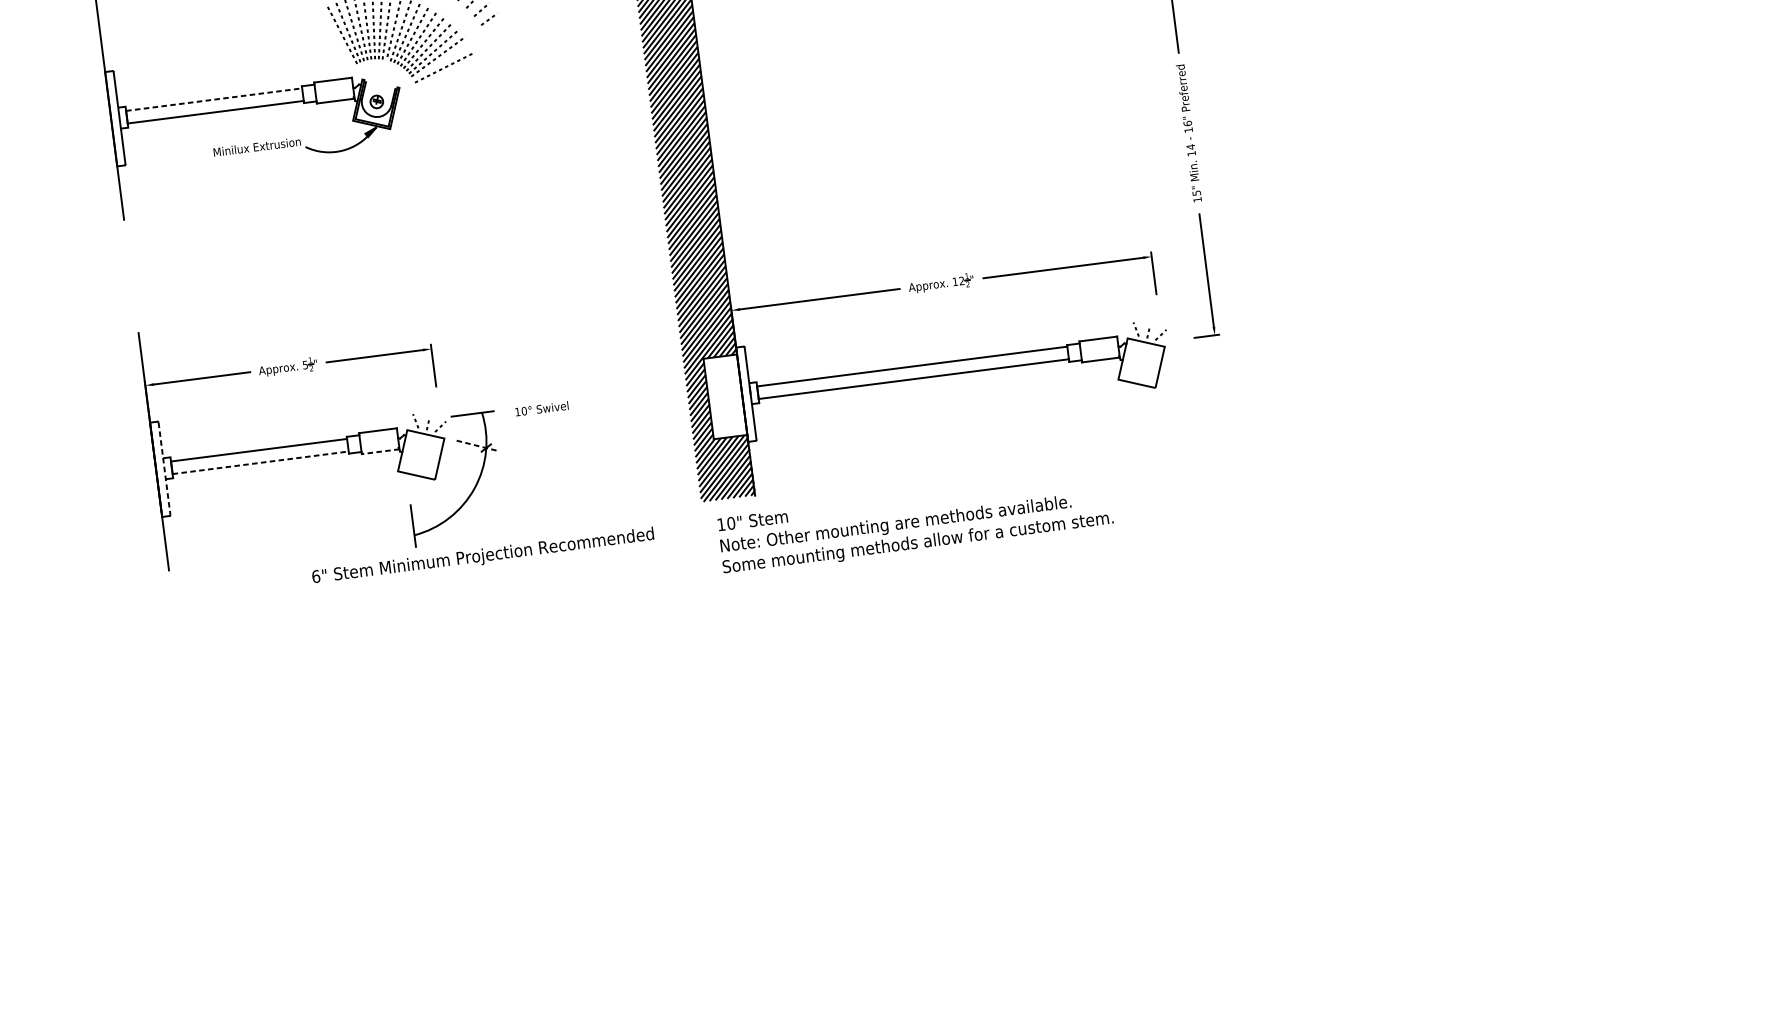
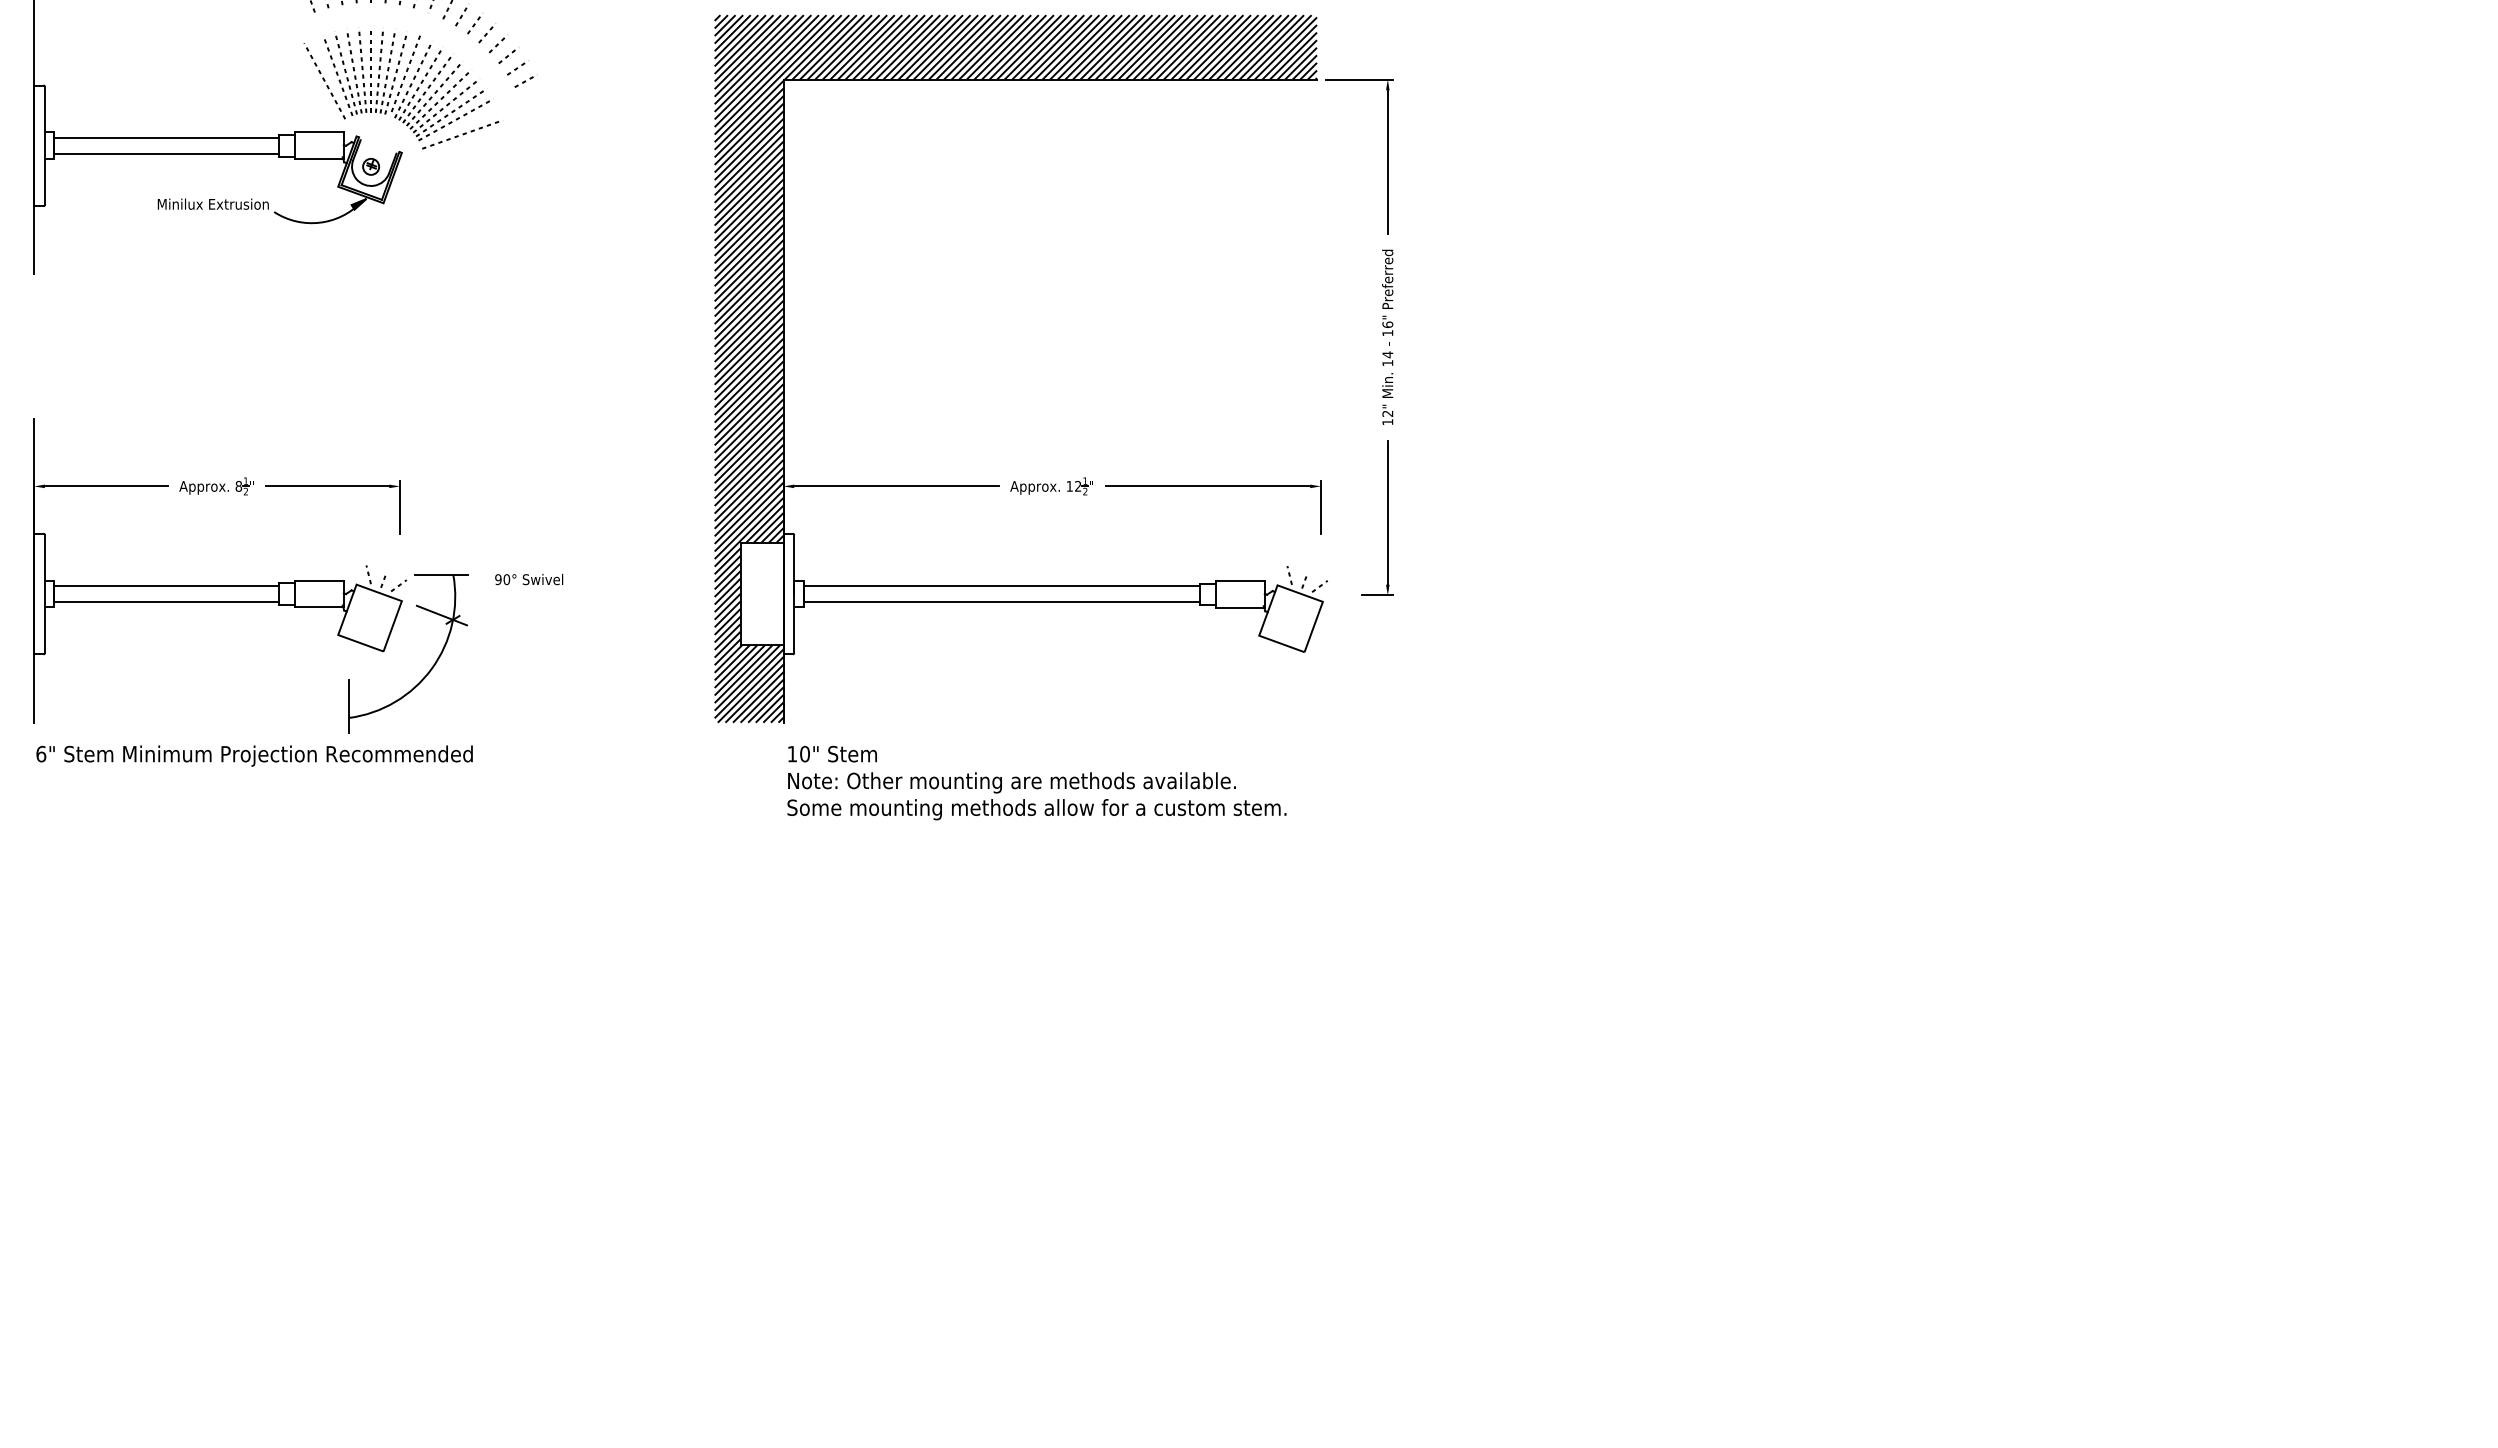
line: (331, 39) -> (324, 81), added
line: (213, 99) -> (166, 137), dashed -> solid
text: (1196, 193) -> (1387, 413), 15" -> 12"
text: (305, 365) -> (238, 486), 5 -> 8
text: (517, 411) -> (498, 579), 10° -> 90°
line: (476, 445) -> (441, 615), dashed -> solid
line: (380, 451) -> (319, 607), dashed -> solid
line: (260, 463) -> (166, 602), dashed -> solid
line: (164, 469) -> (44, 594), dashed -> solid
text: (915, 522) -> (1036, 782), moved
text: (483, 556) -> (254, 755), moved

